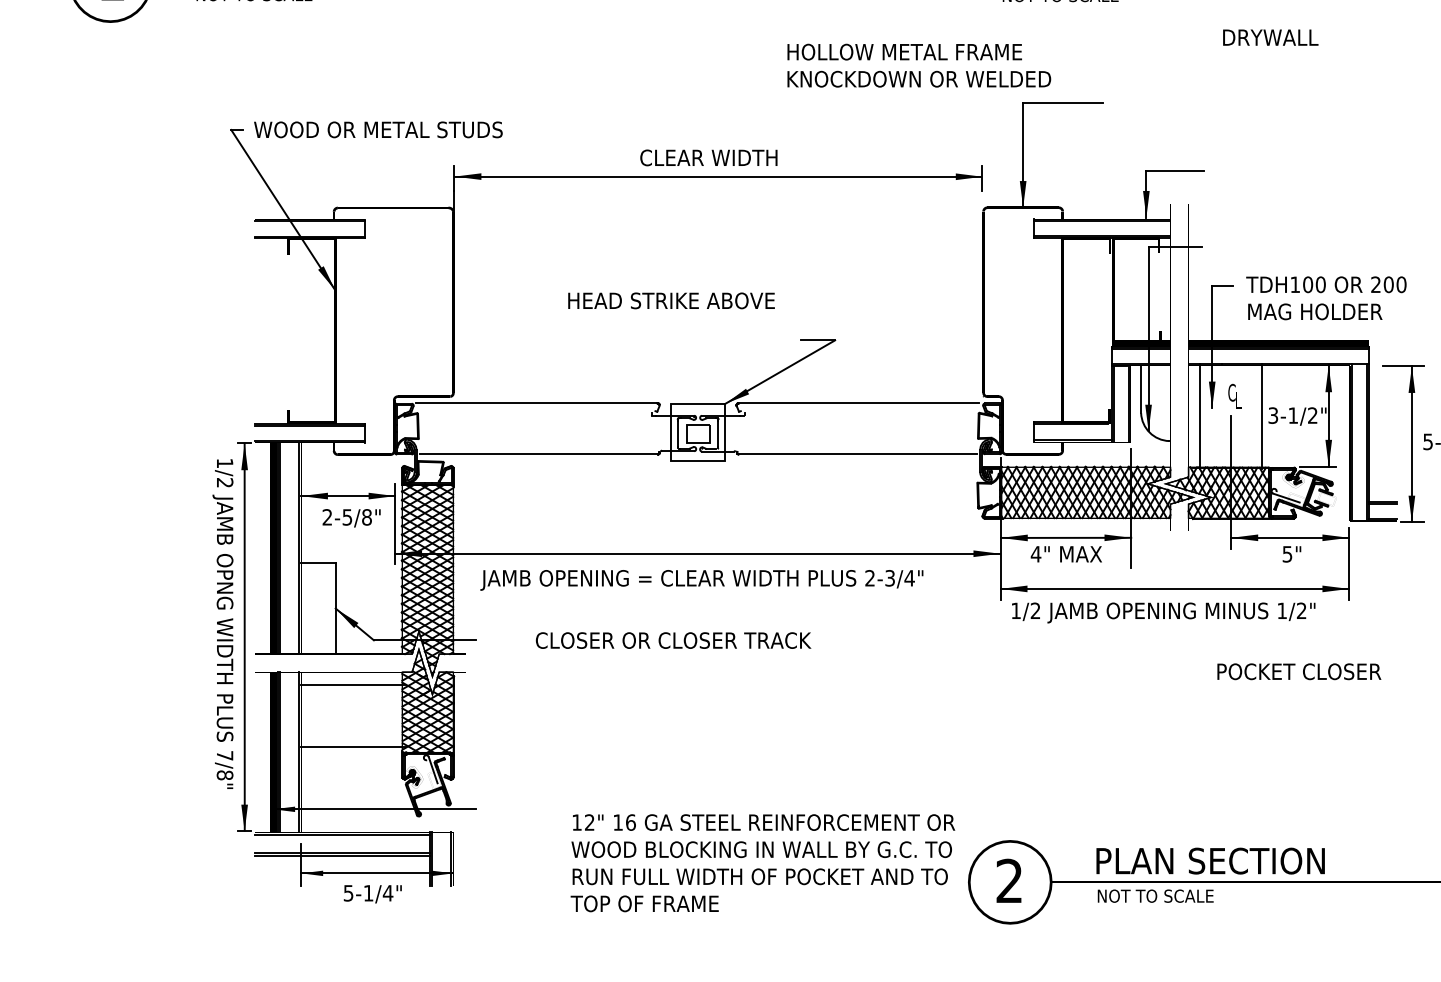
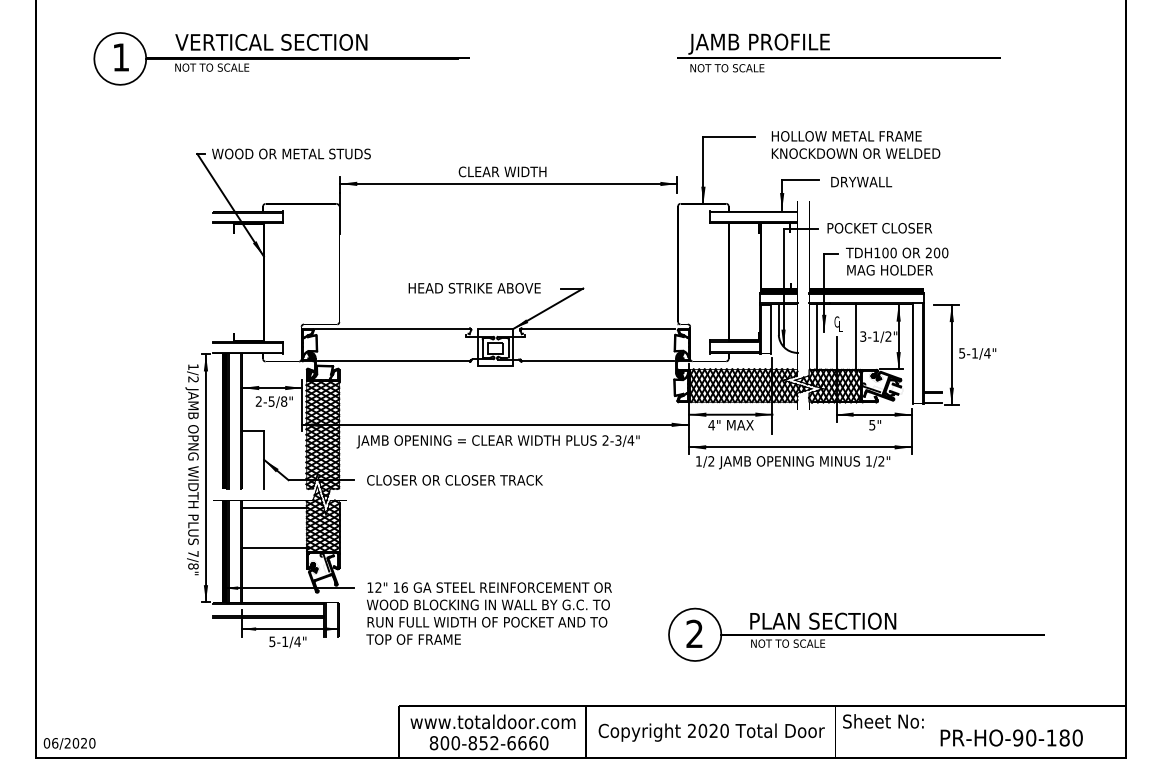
text: (1270, 38) -> (861, 182), moved
text: (918, 64) -> (855, 144), moved
text: (671, 301) -> (474, 288), moved
text: (672, 640) -> (454, 480), moved
text: (1298, 672) -> (879, 228), moved
text: (761, 863) -> (488, 613), moved

